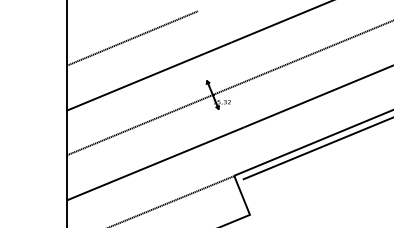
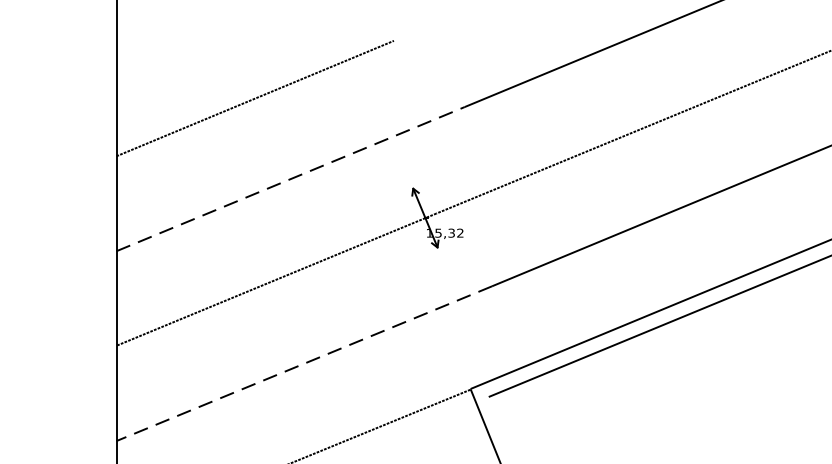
line: (149, 76) -> (291, 178), solid -> dashed
line: (155, 164) -> (304, 365), solid -> dashed

